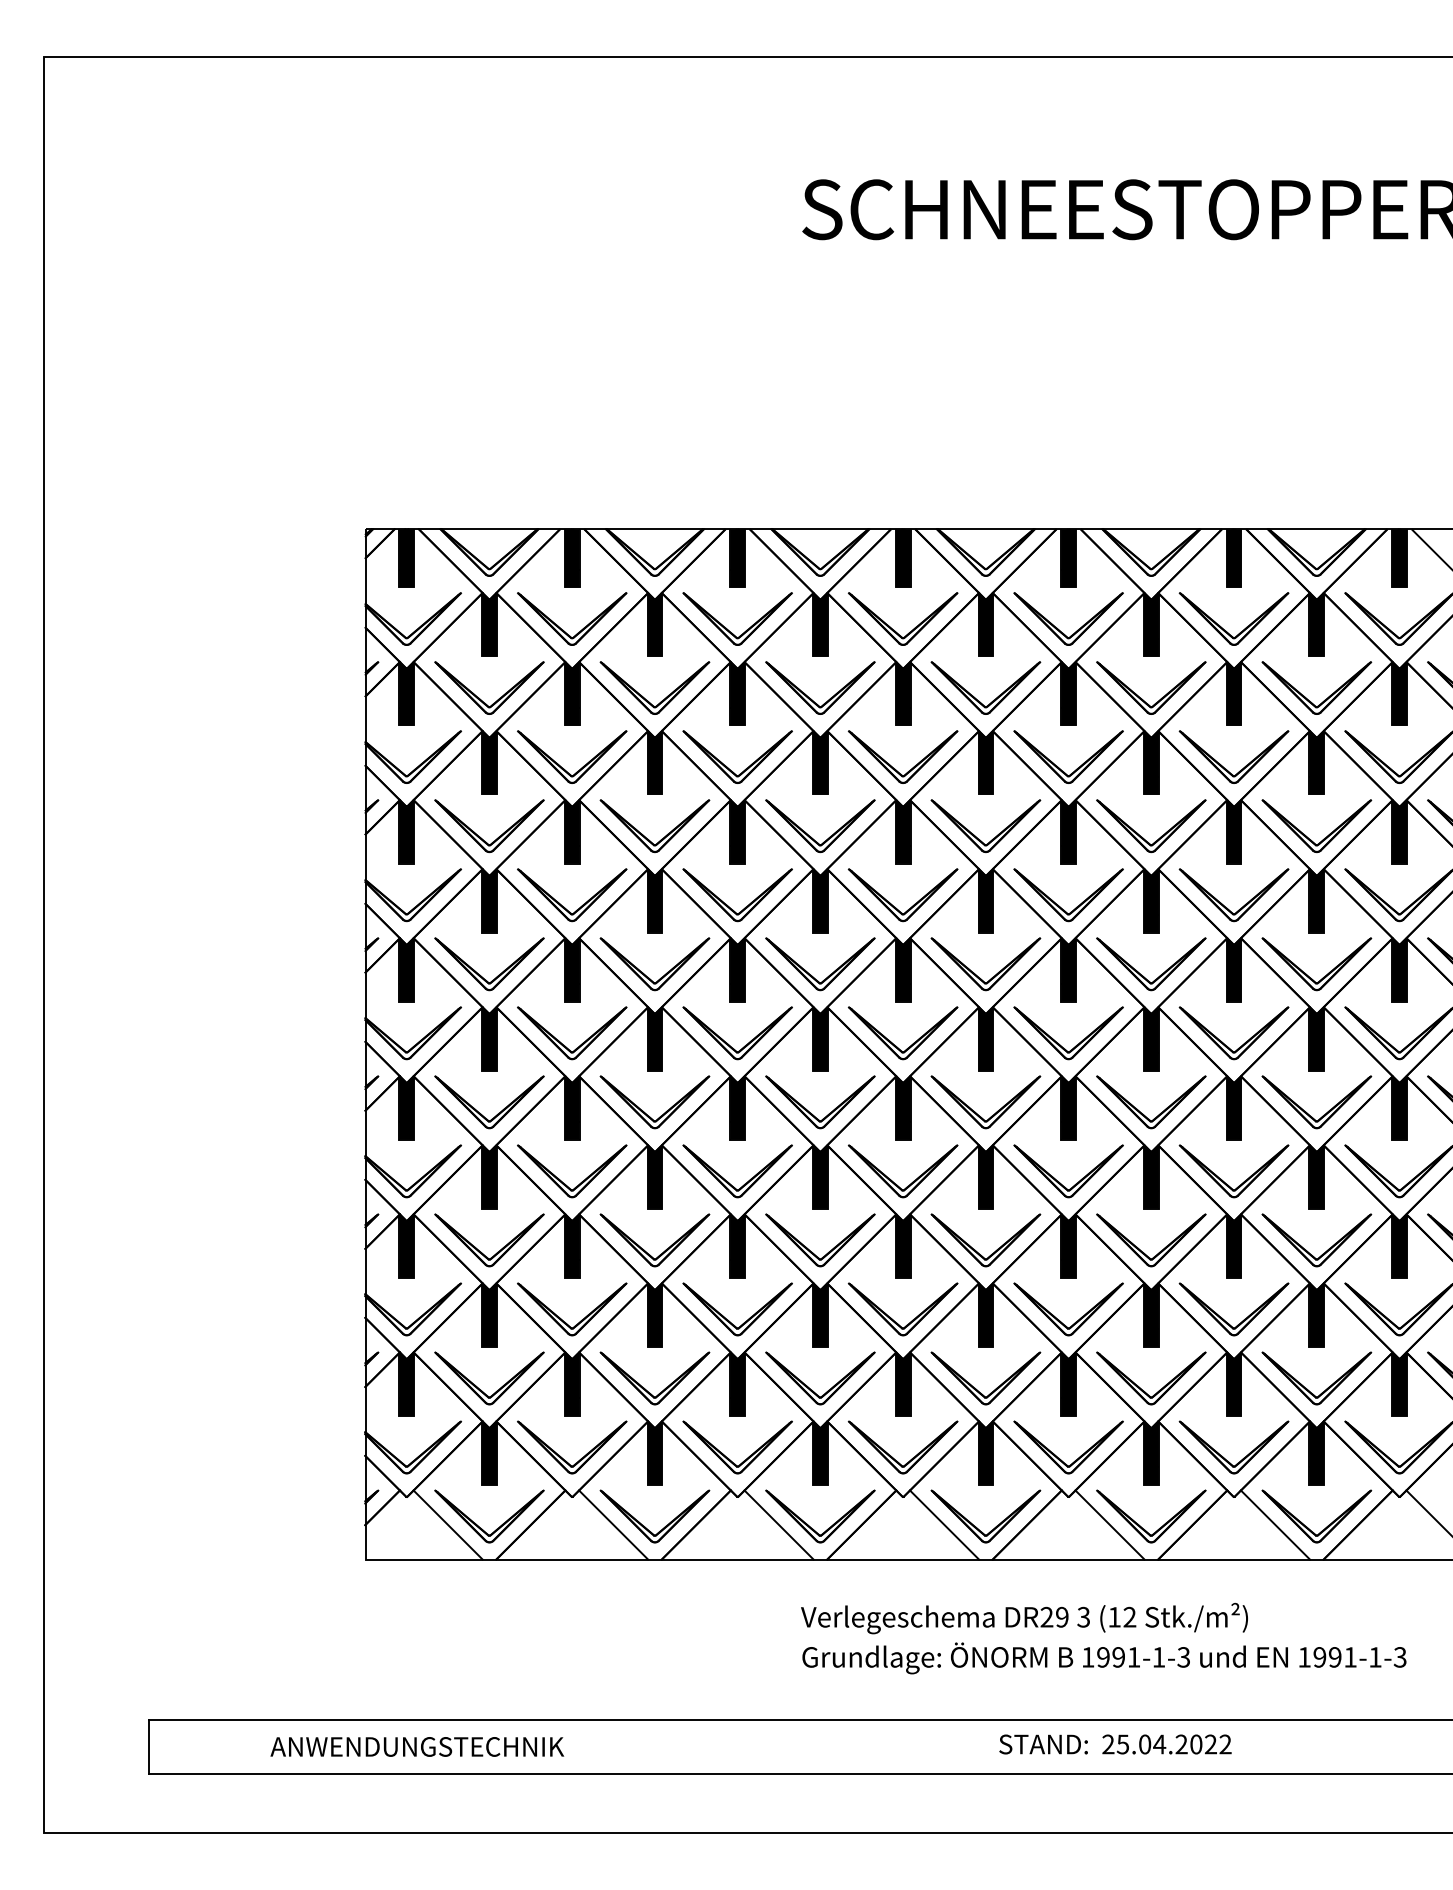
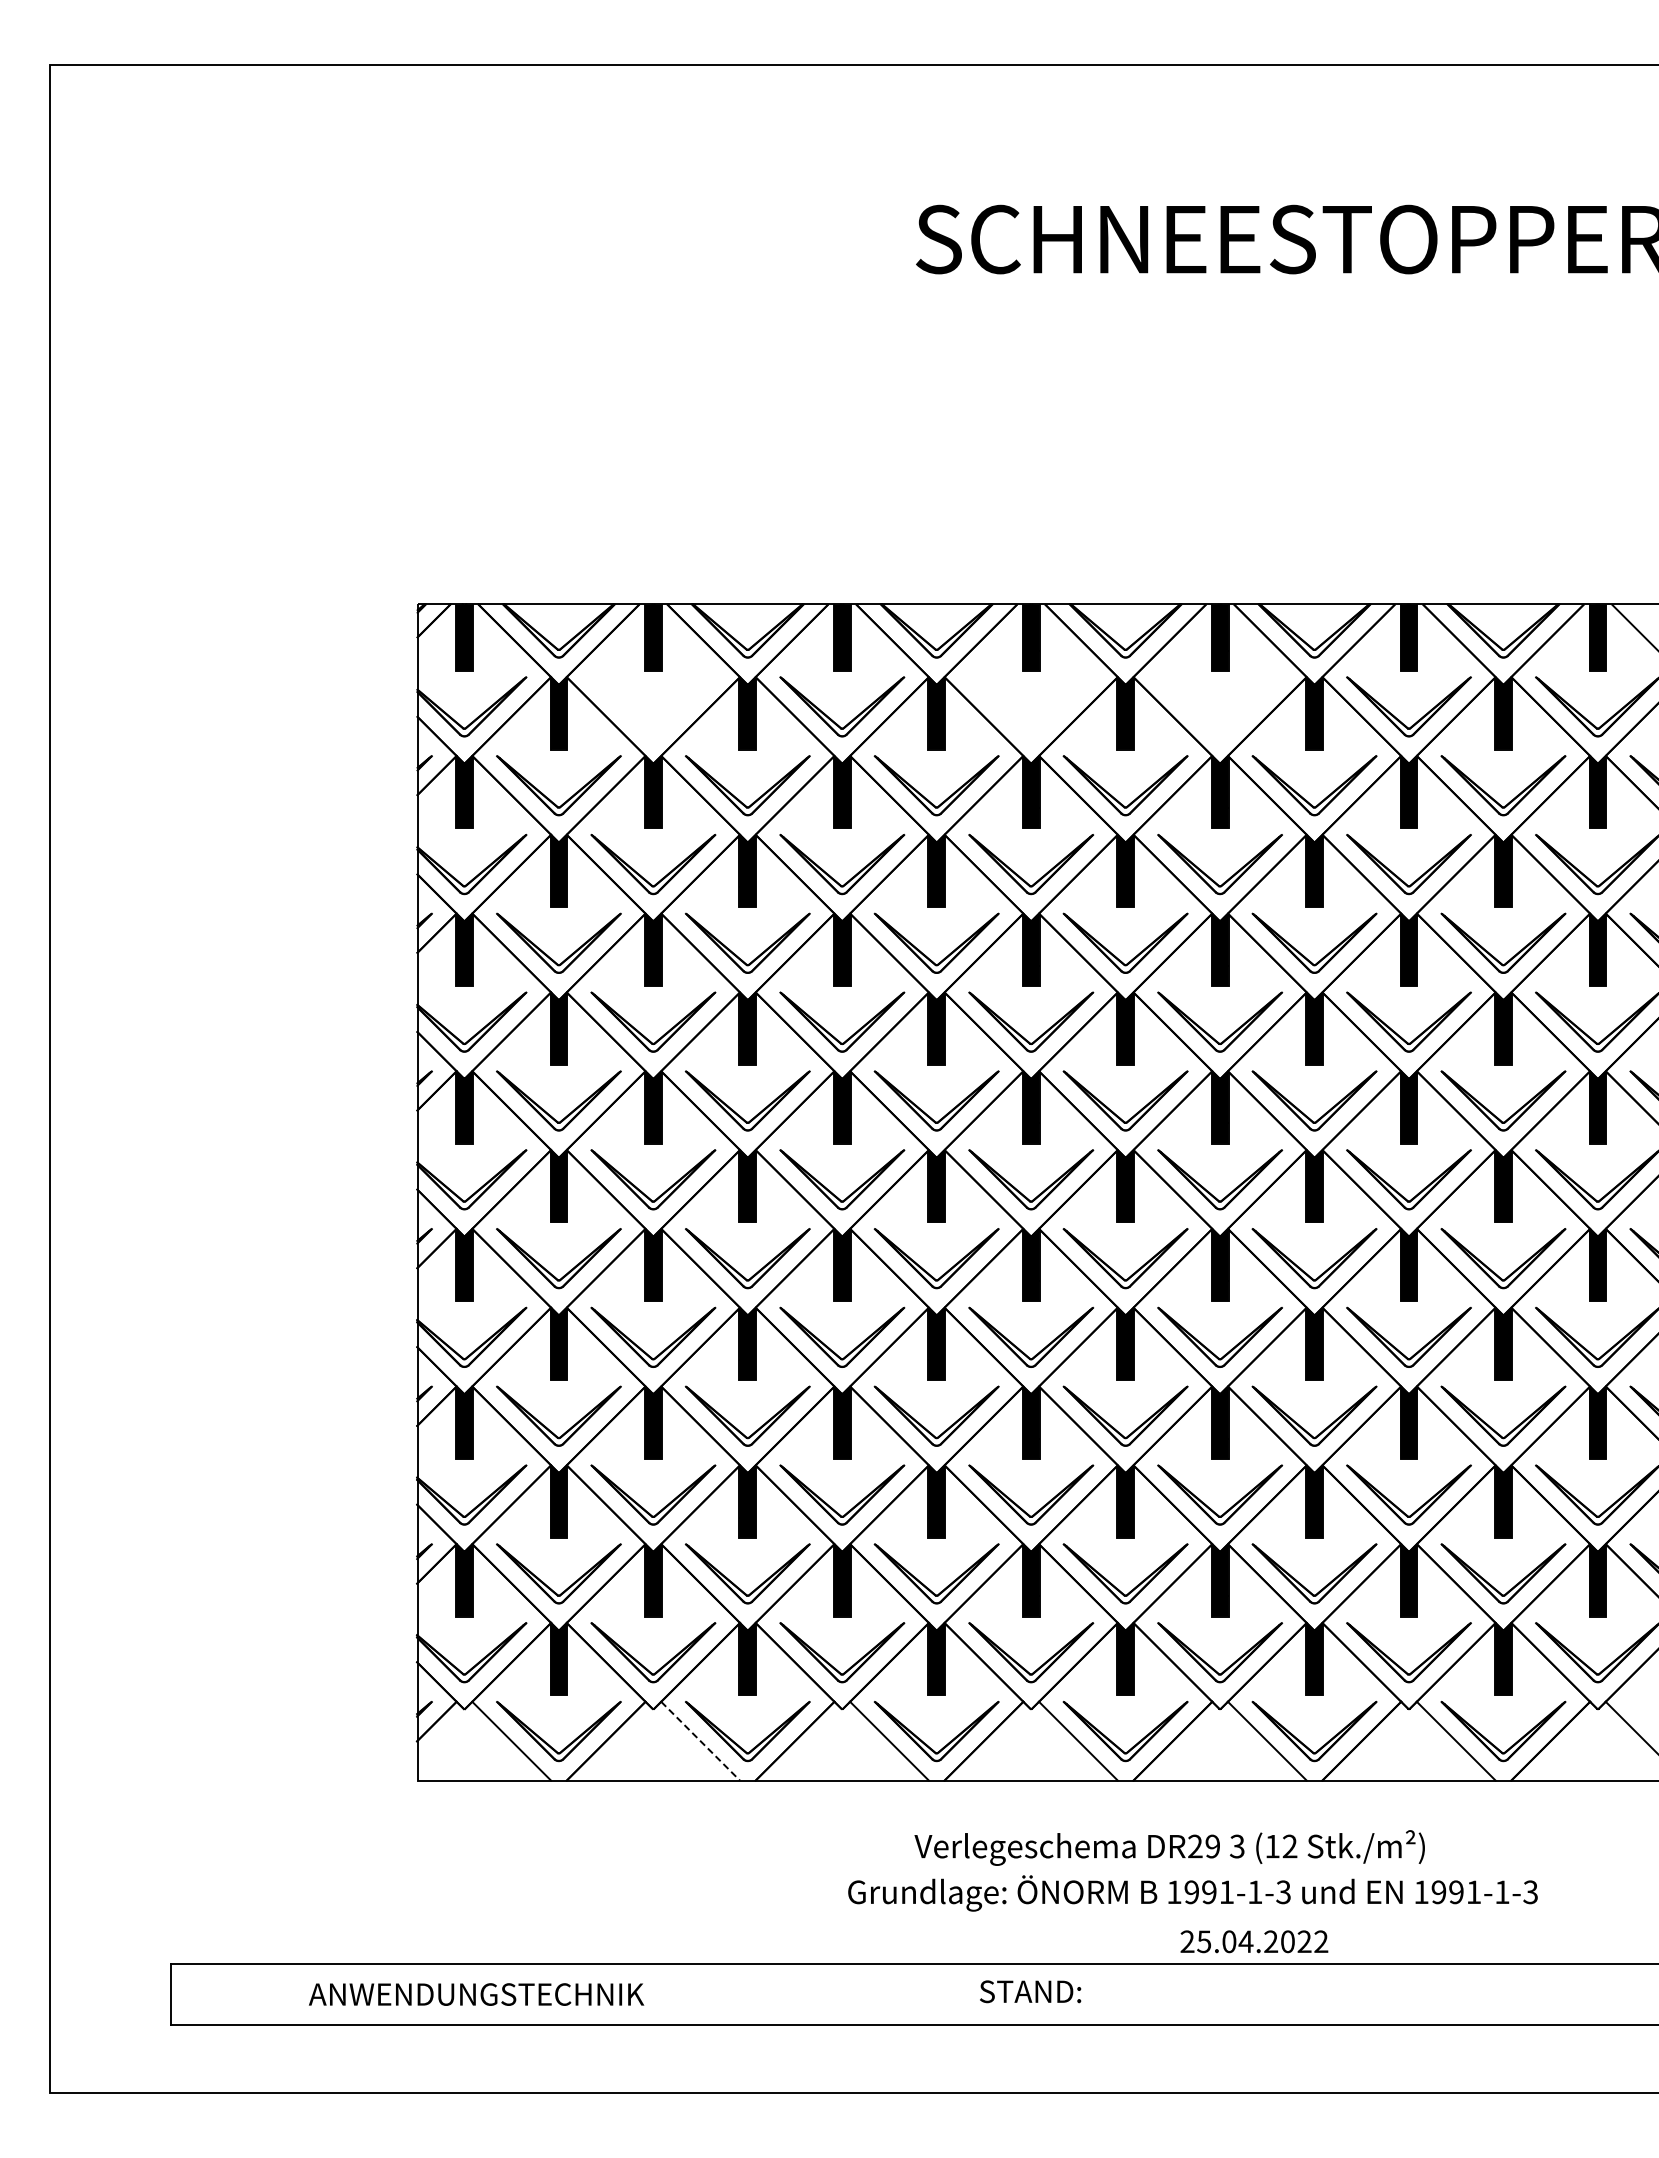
part: (561, 628) -> (641, 717), removed
part: (910, 630) -> (1039, 720), removed
part: (1075, 630) -> (1228, 720), removed
line: (613, 1525) -> (700, 1741), solid -> dashed
text: (1104, 1658) -> (1192, 1893), moved
text: (1043, 1744) -> (1030, 1991), moved
text: (1167, 1744) -> (1254, 1941), moved

